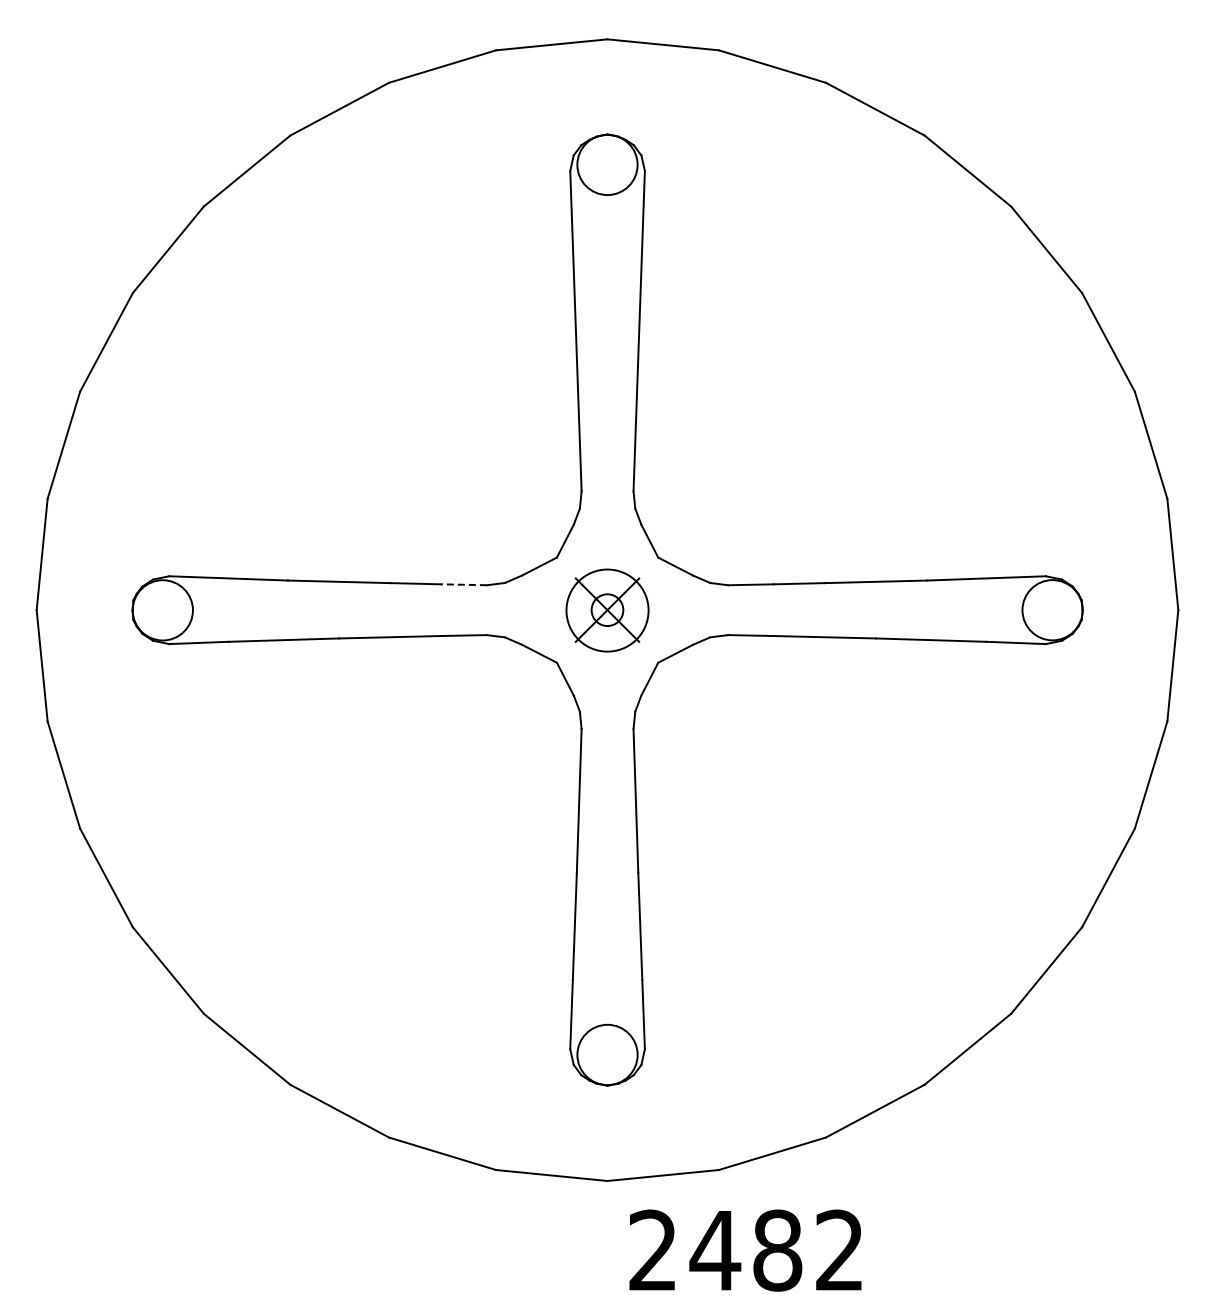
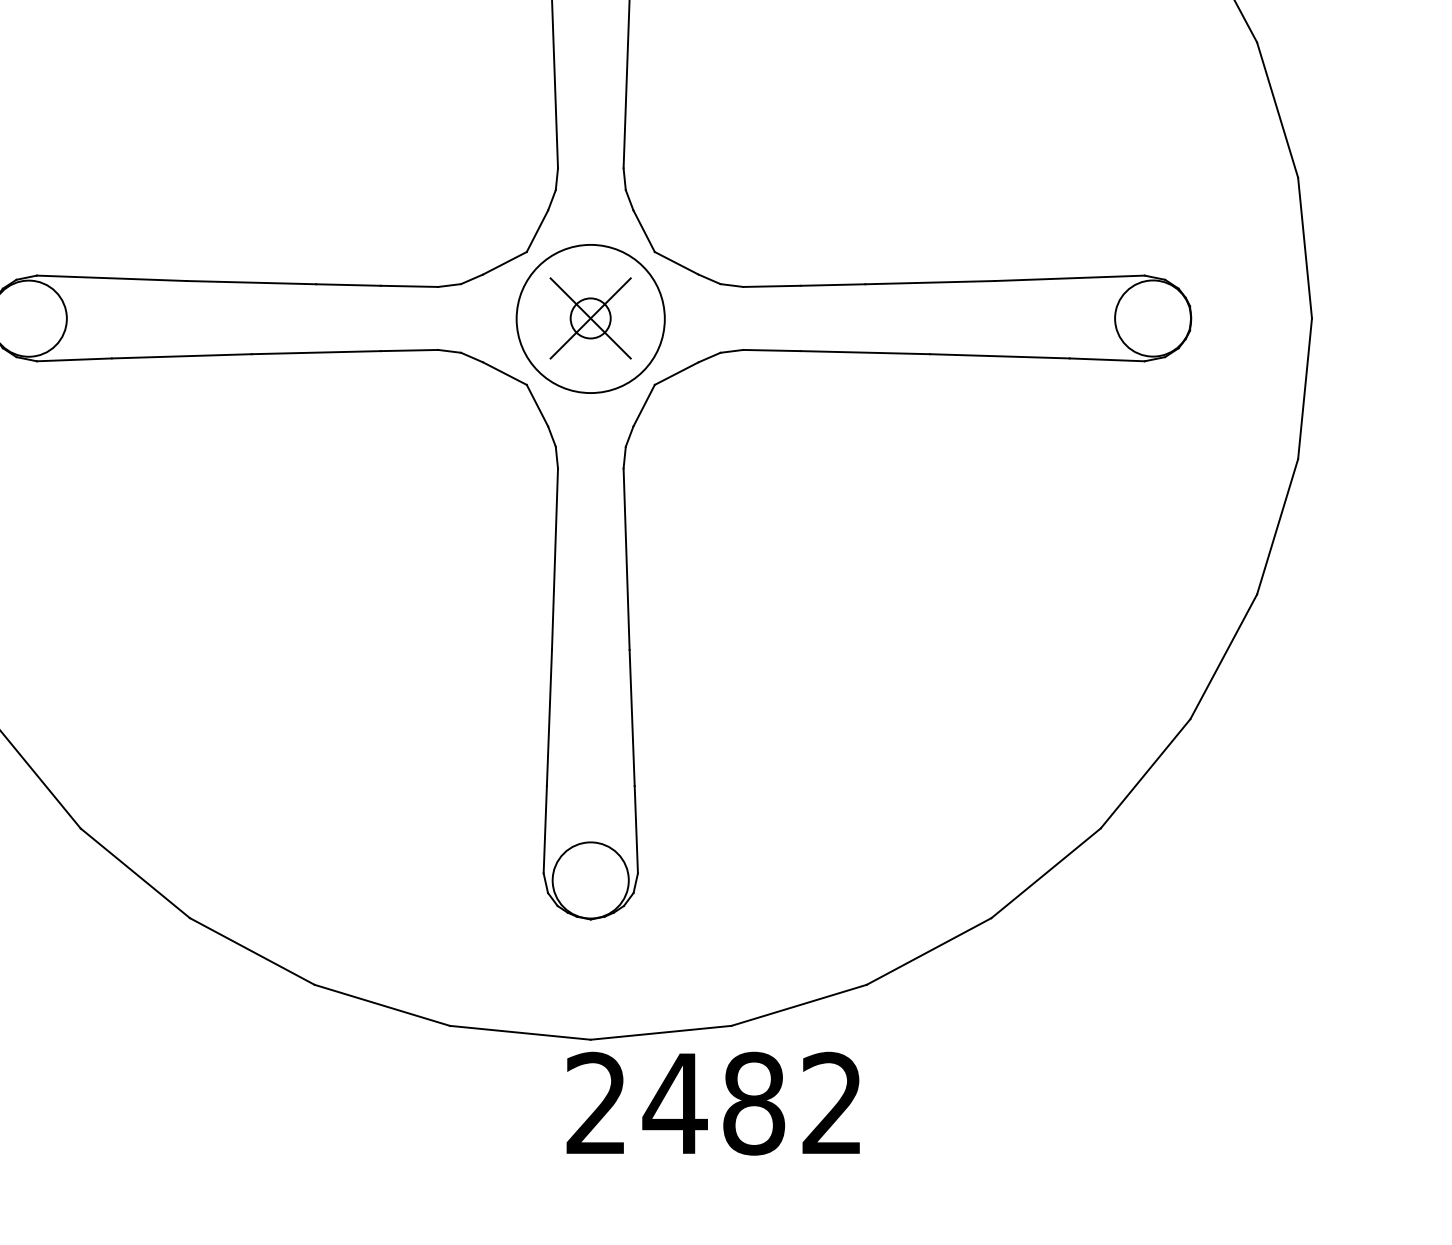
line: (464, 584) -> (410, 286), dashed -> solid
circle: (607, 610) -> (590, 318), size x1.43
text: (745, 1250) -> (713, 1103), moved

